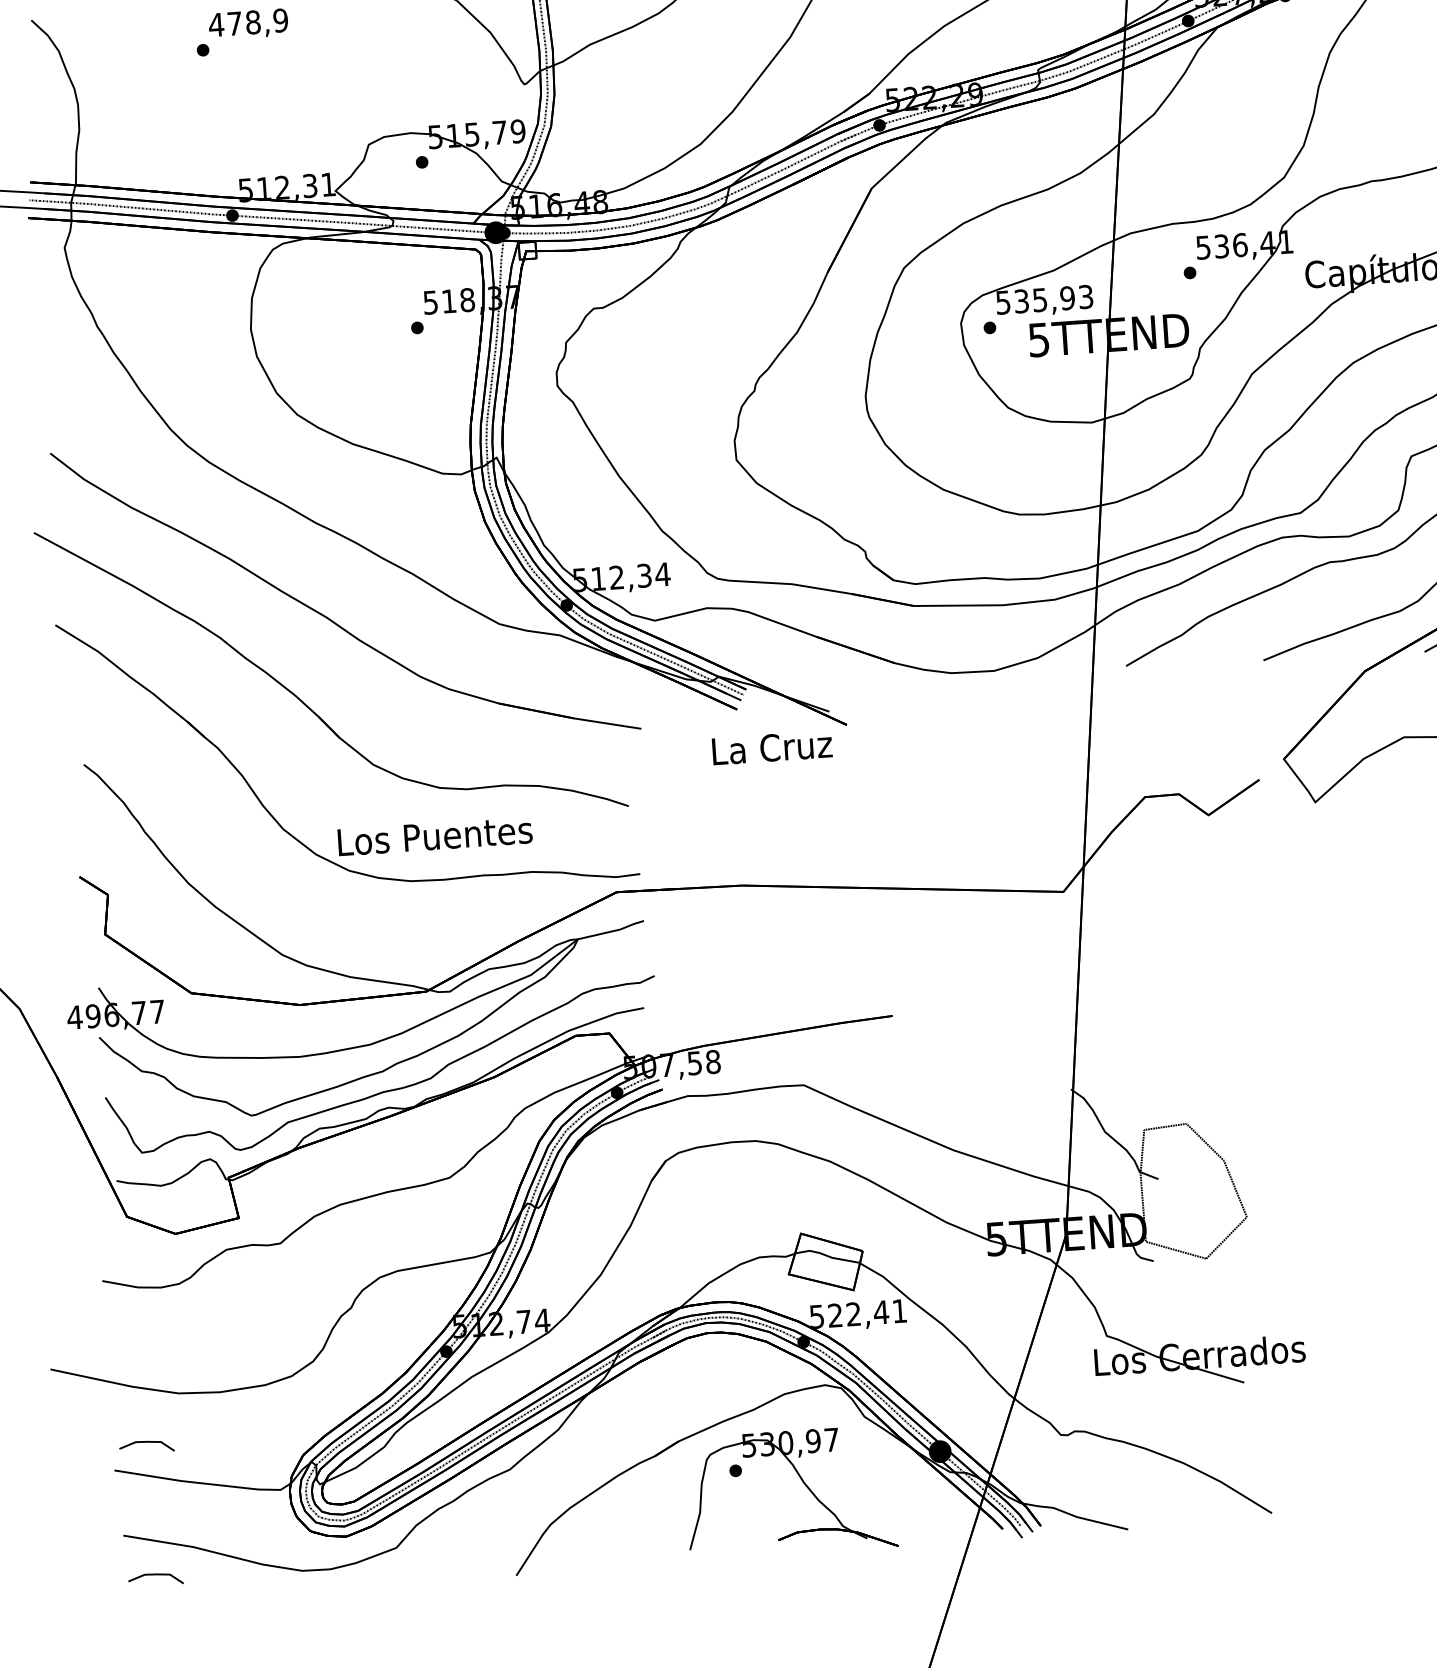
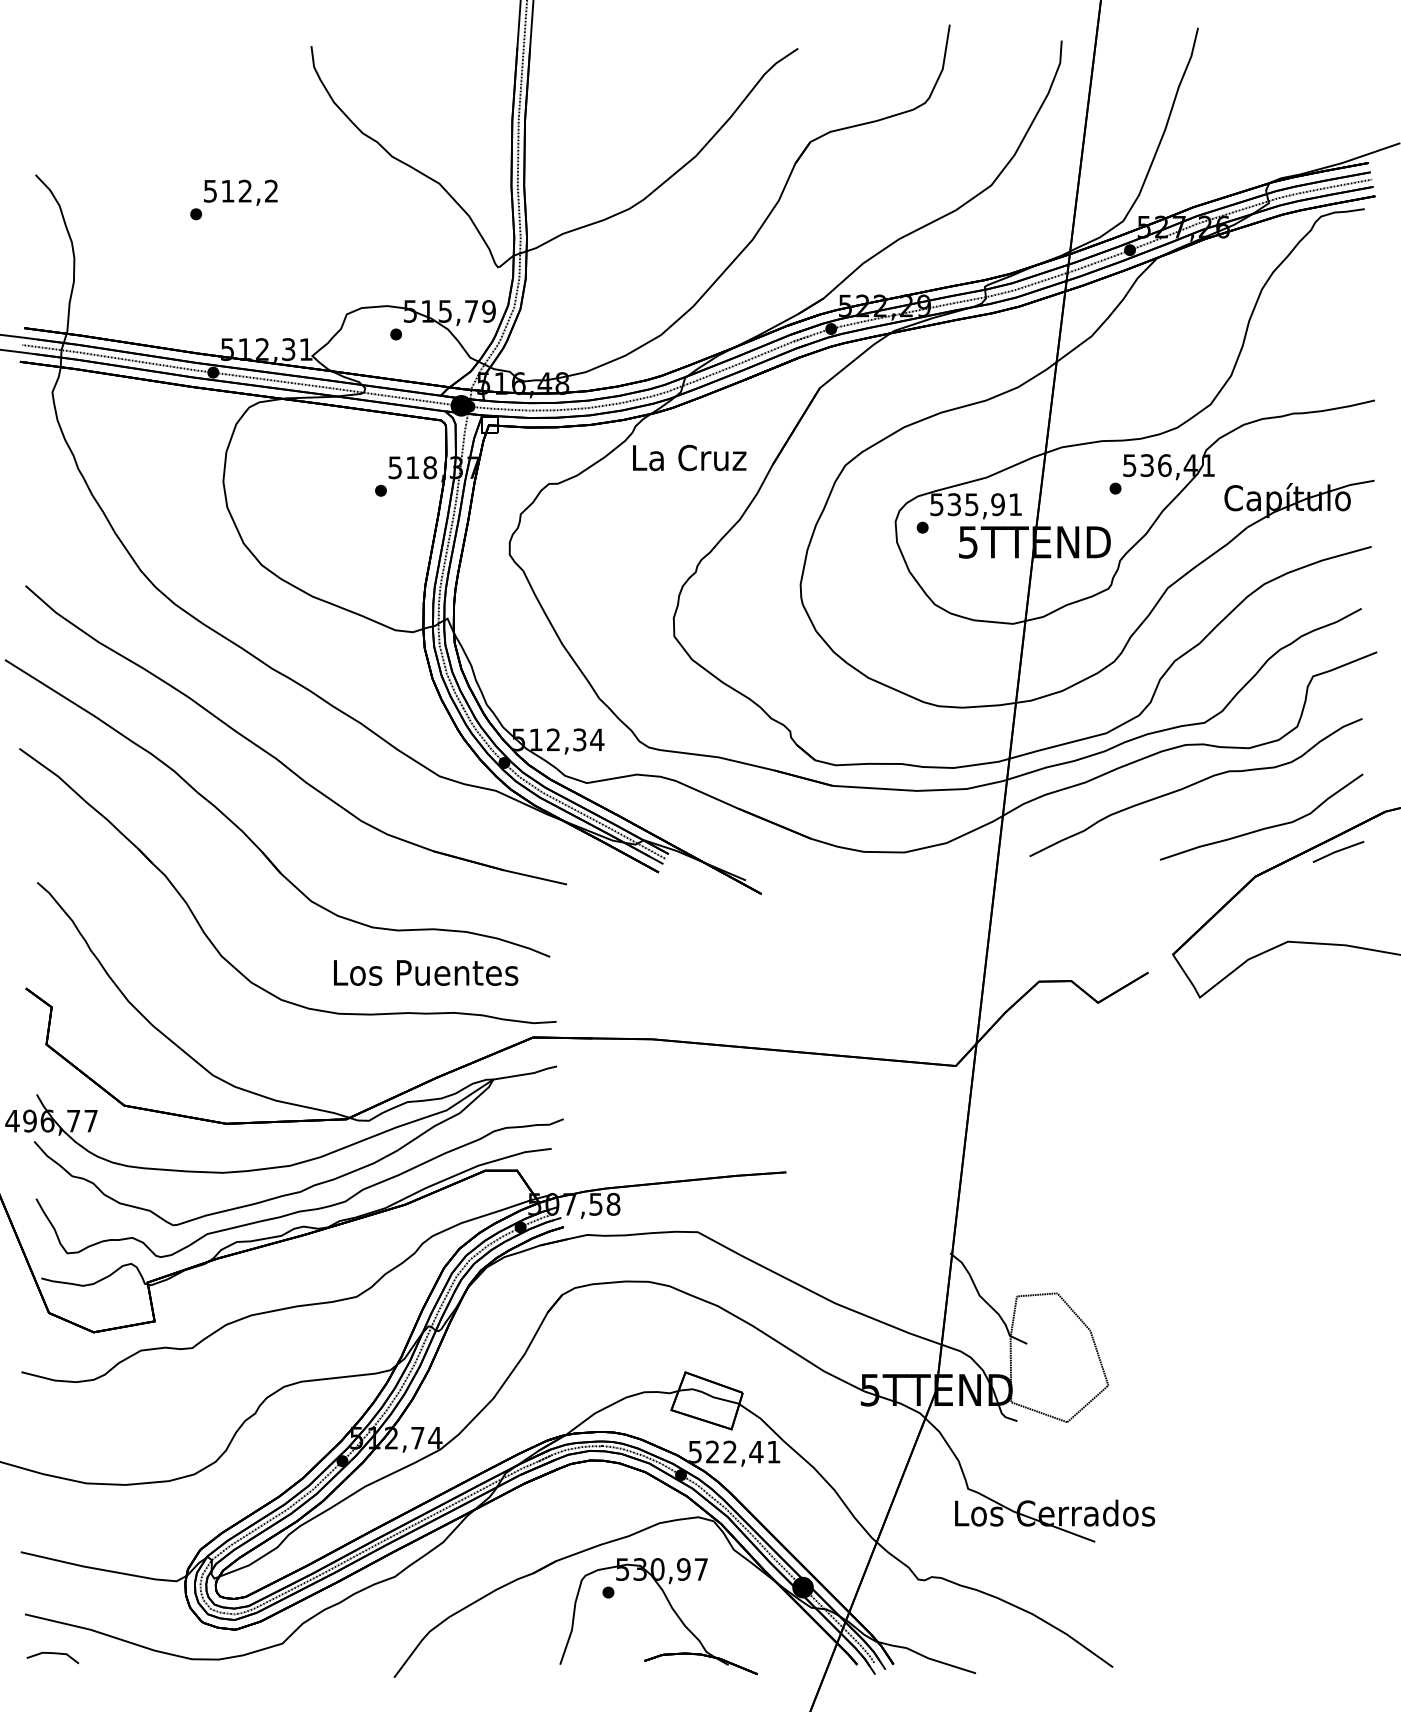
text: (248, 22) -> (240, 190), 478,9 -> 512,2
text: (1085, 296) -> (1015, 504), 535,93 -> 535,91
text: (772, 747) -> (689, 457), moved
text: (435, 835) -> (426, 972), moved
line: (147, 1443) -> (53, 1528), removed

